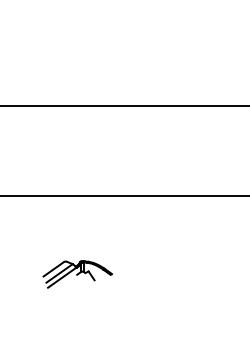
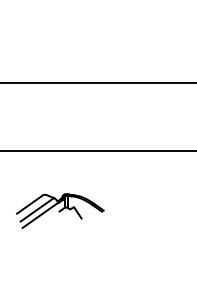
part: (77, 273) -> (60, 210), size x1.67

